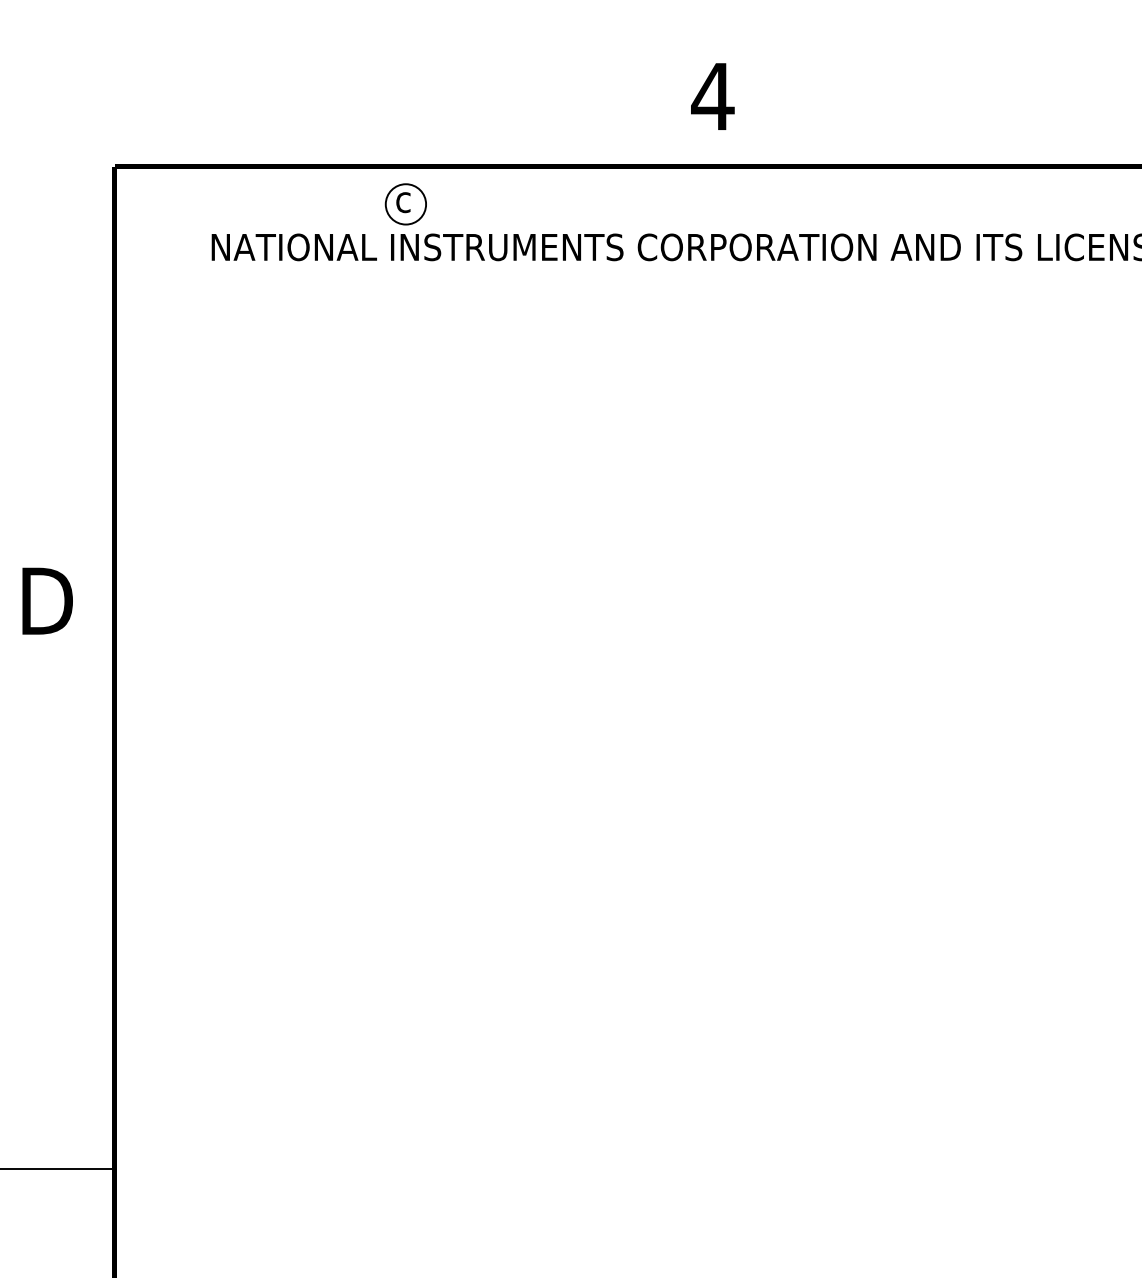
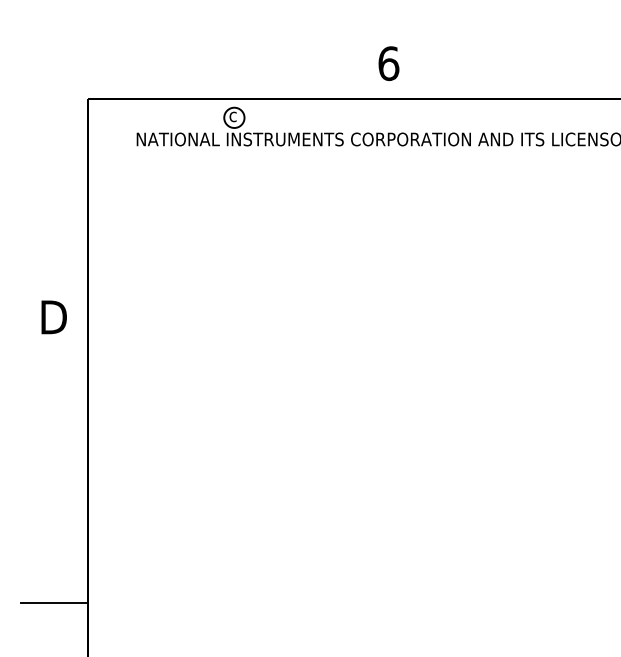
text: (712, 96) -> (388, 63), 4 -> 6

